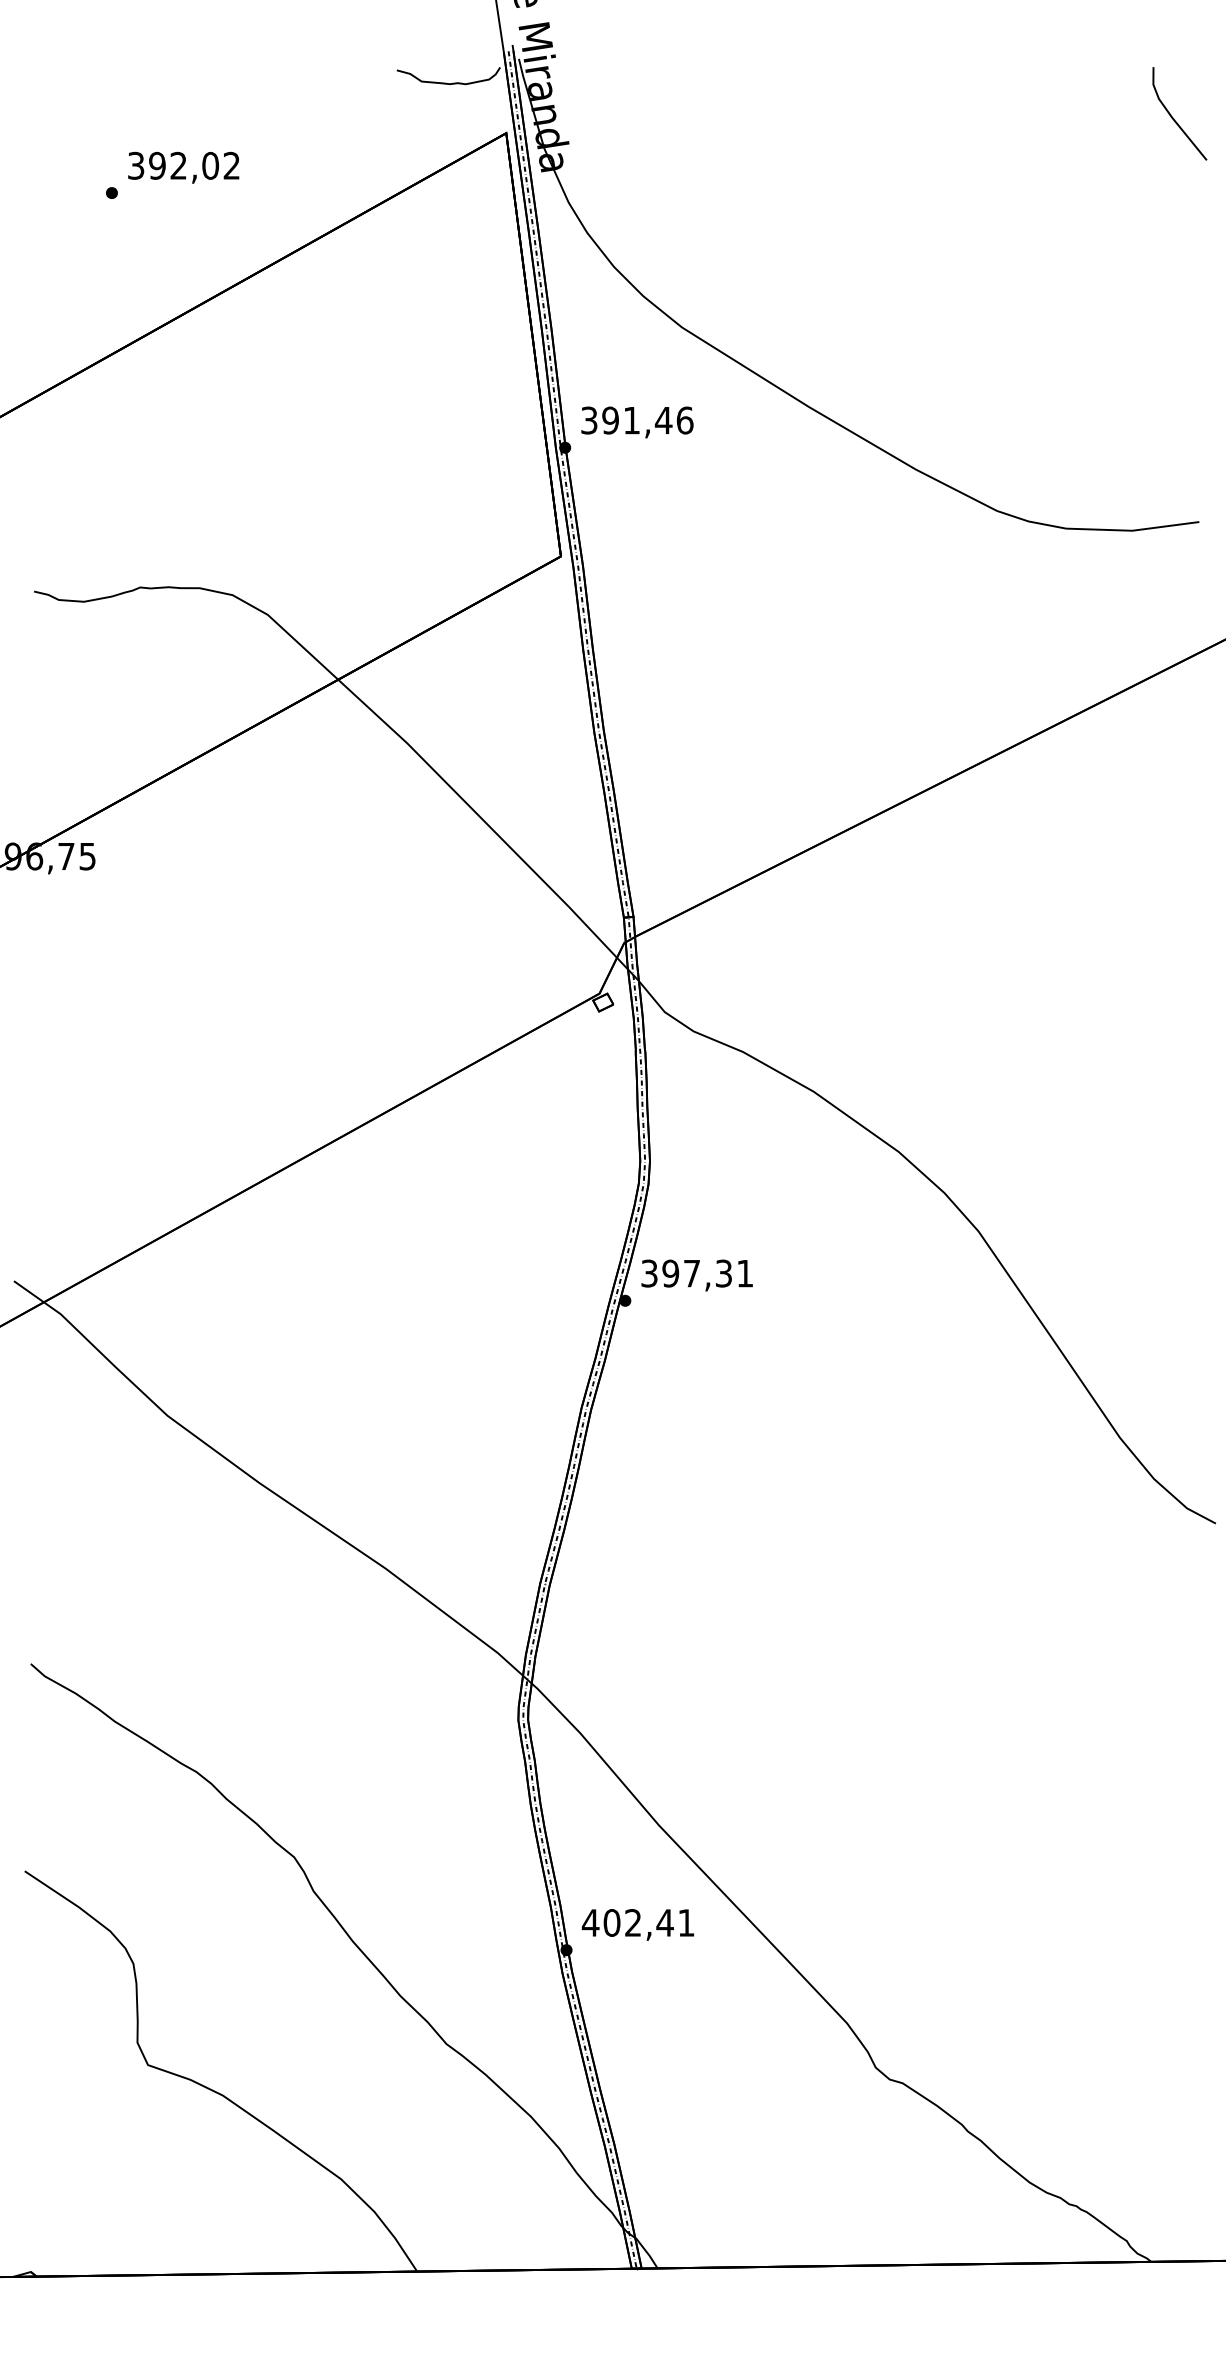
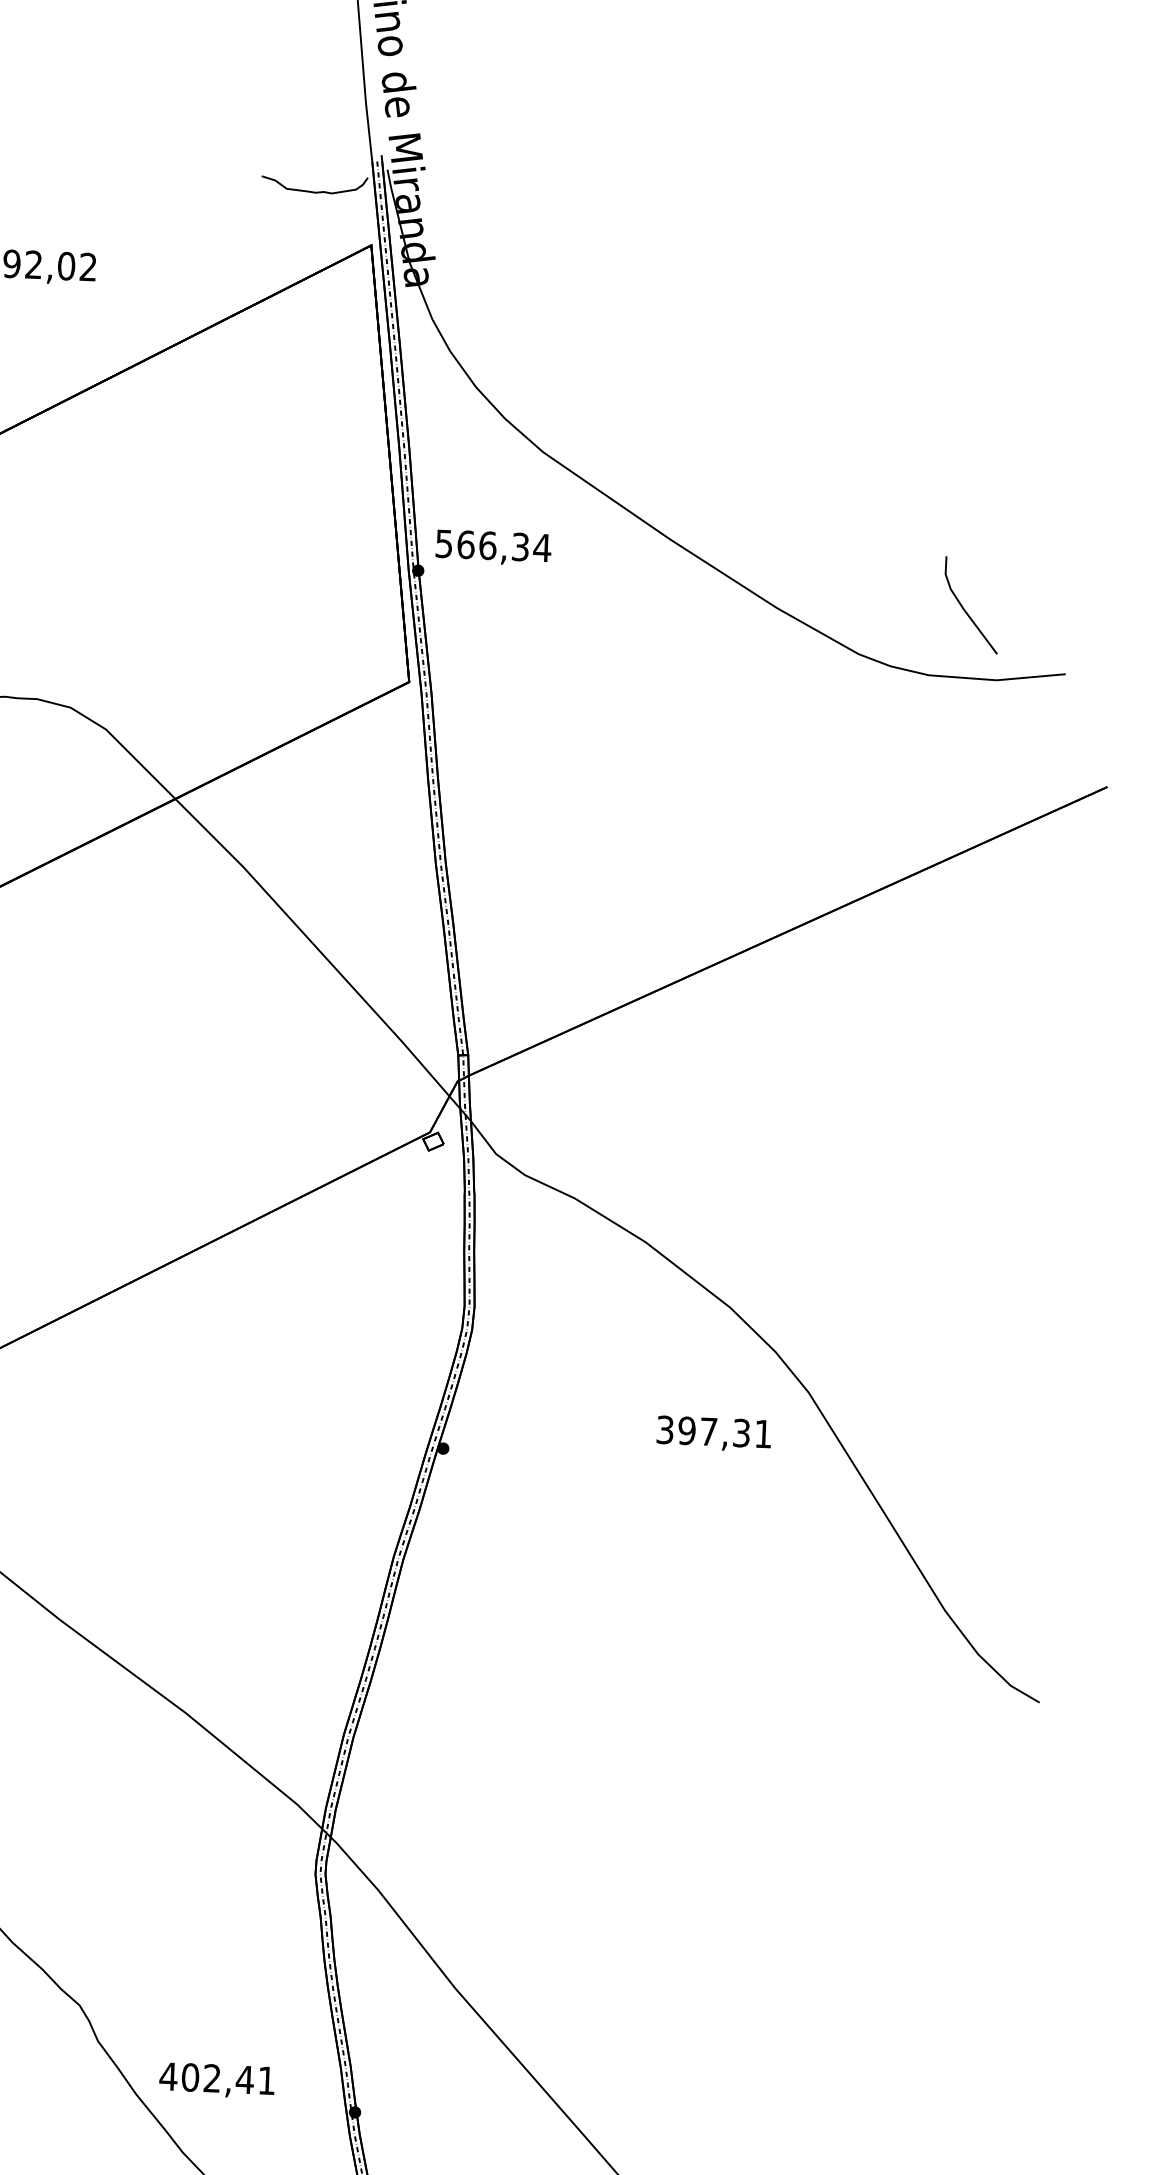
line: (1174, 118) -> (965, 609), moved
text: (637, 420) -> (493, 545), 391,46 -> 566,34
text: (696, 1275) -> (713, 1433), moved
text: (637, 1924) -> (216, 2080), moved

